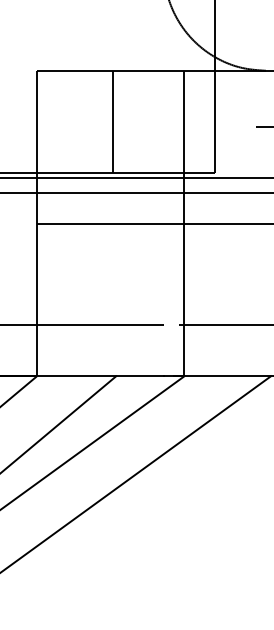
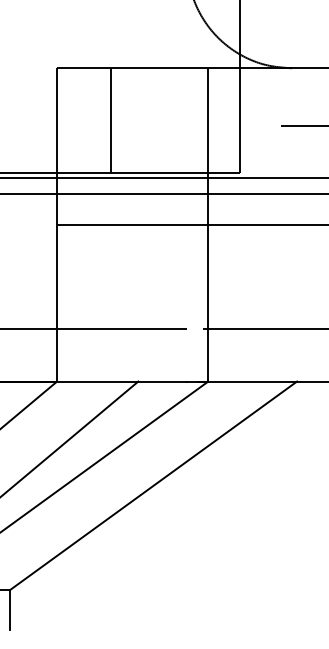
line: (113, 121) -> (111, 120), moved

